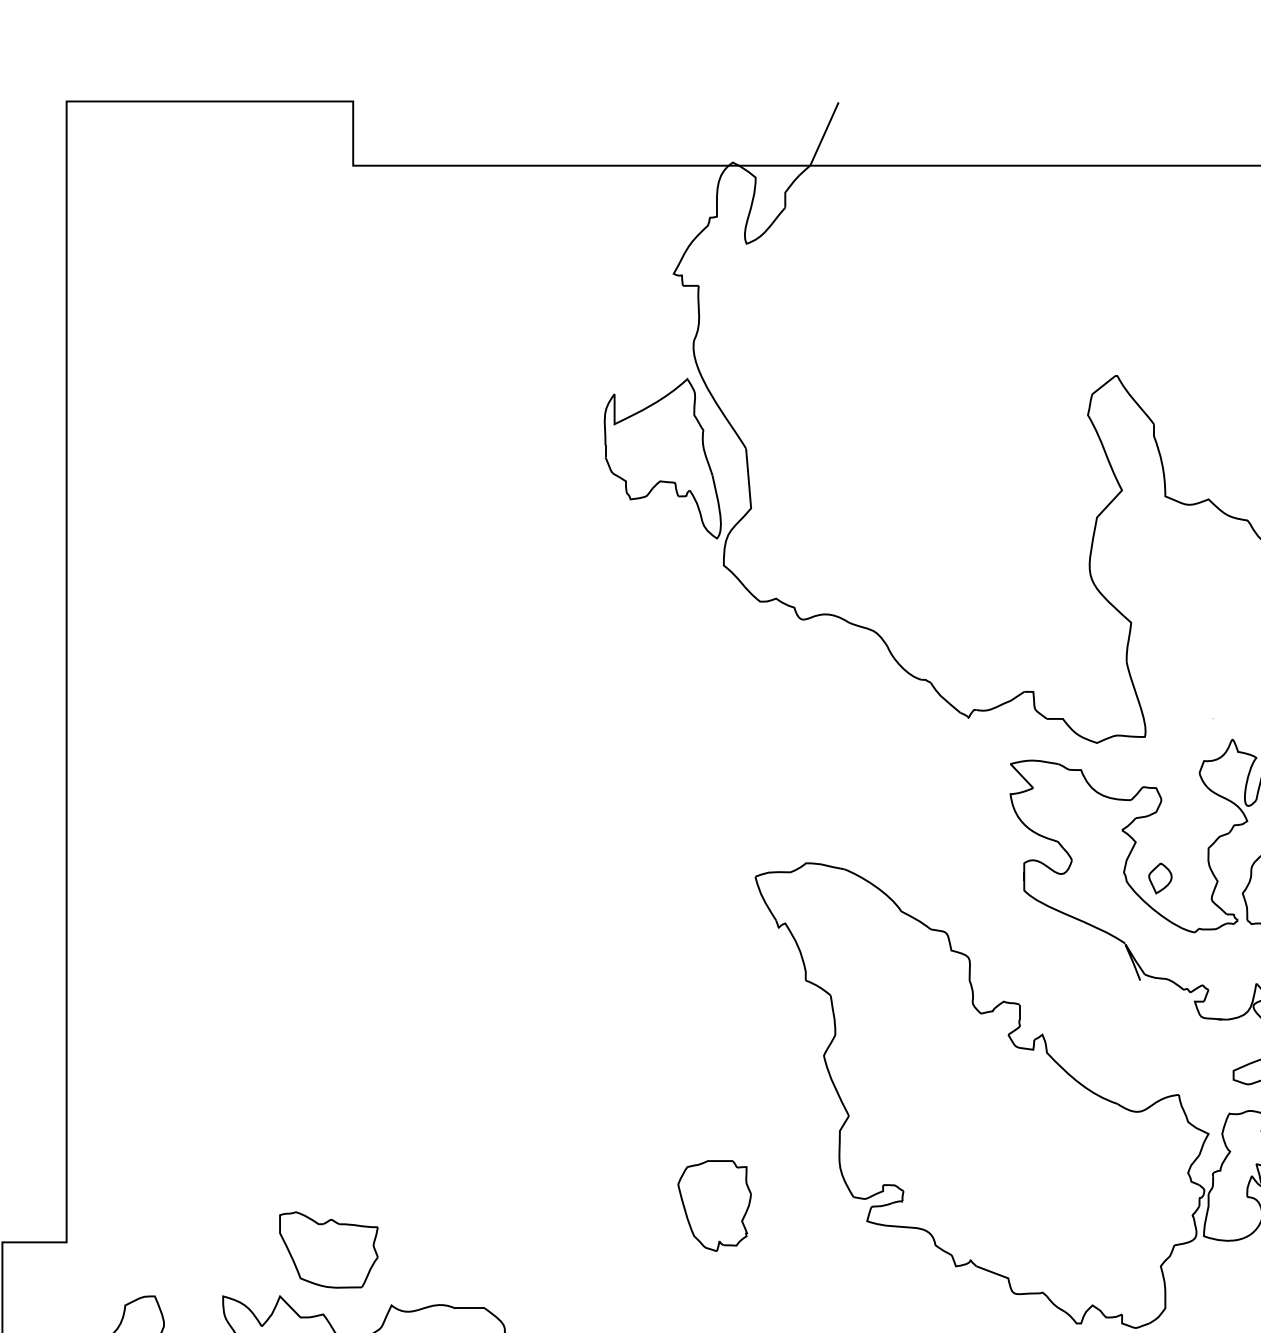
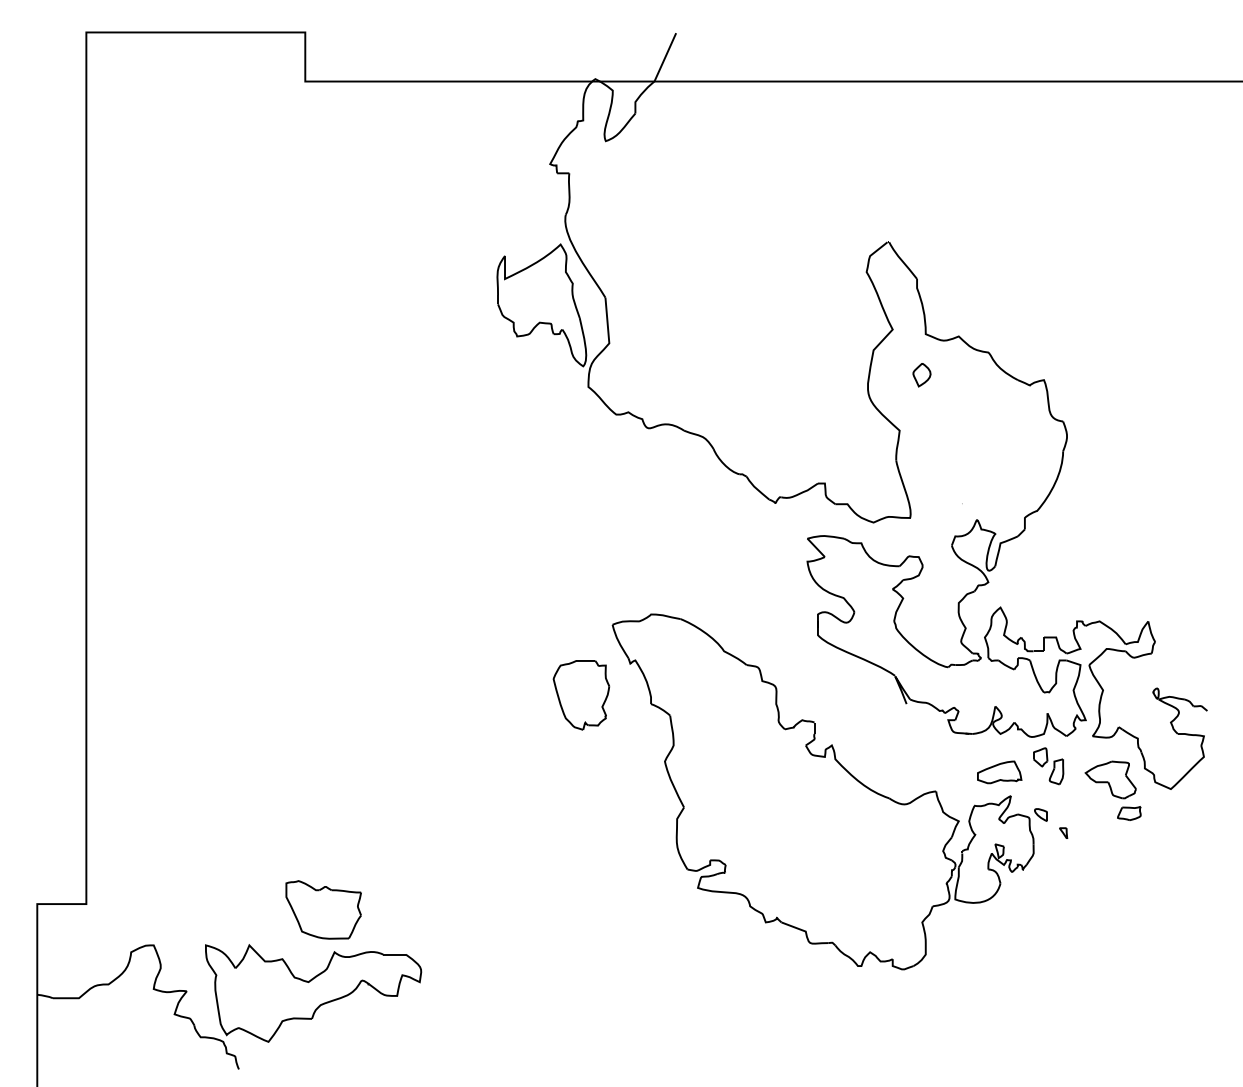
part: (1159, 879) -> (921, 375), moved
part: (714, 1206) -> (581, 695), moved
part: (328, 1249) -> (323, 909), moved

